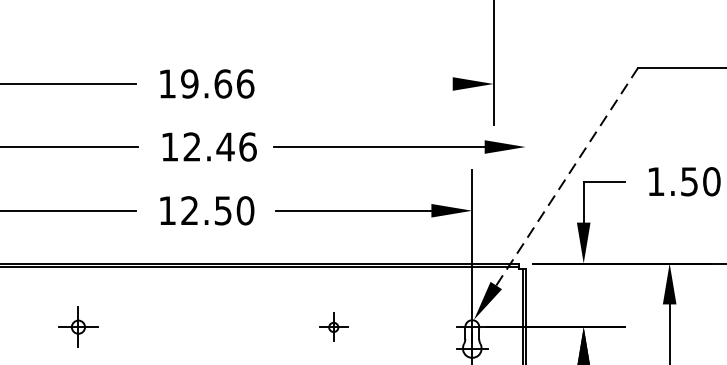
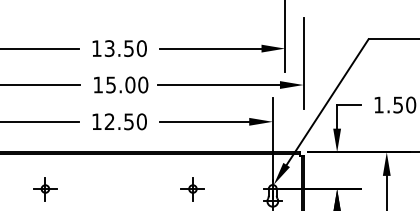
text: (217, 83) -> (125, 48), 19.66 -> 13.50
line: (364, 83) -> (210, 48), added
line: (525, 109) -> (303, 63), added
text: (220, 146) -> (127, 84), 12.46 -> 15.00
line: (566, 175) -> (327, 101), dashed -> solid
part: (333, 327) -> (192, 189), size x1.43

